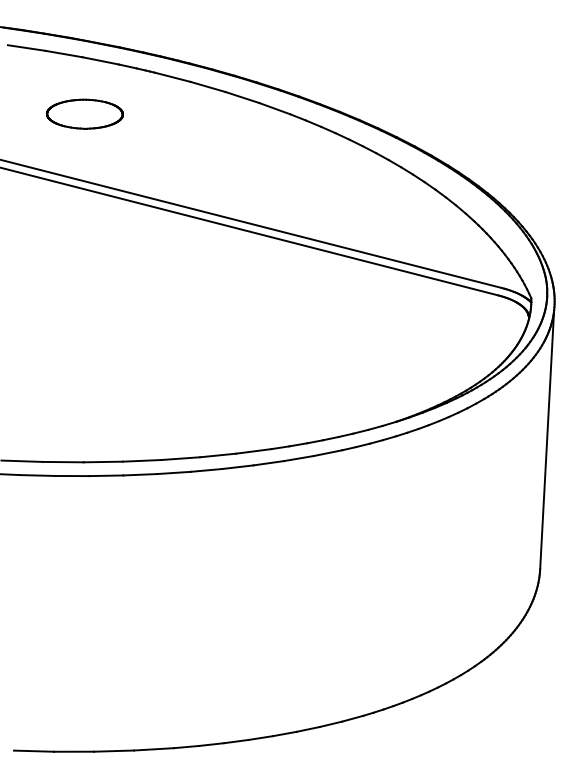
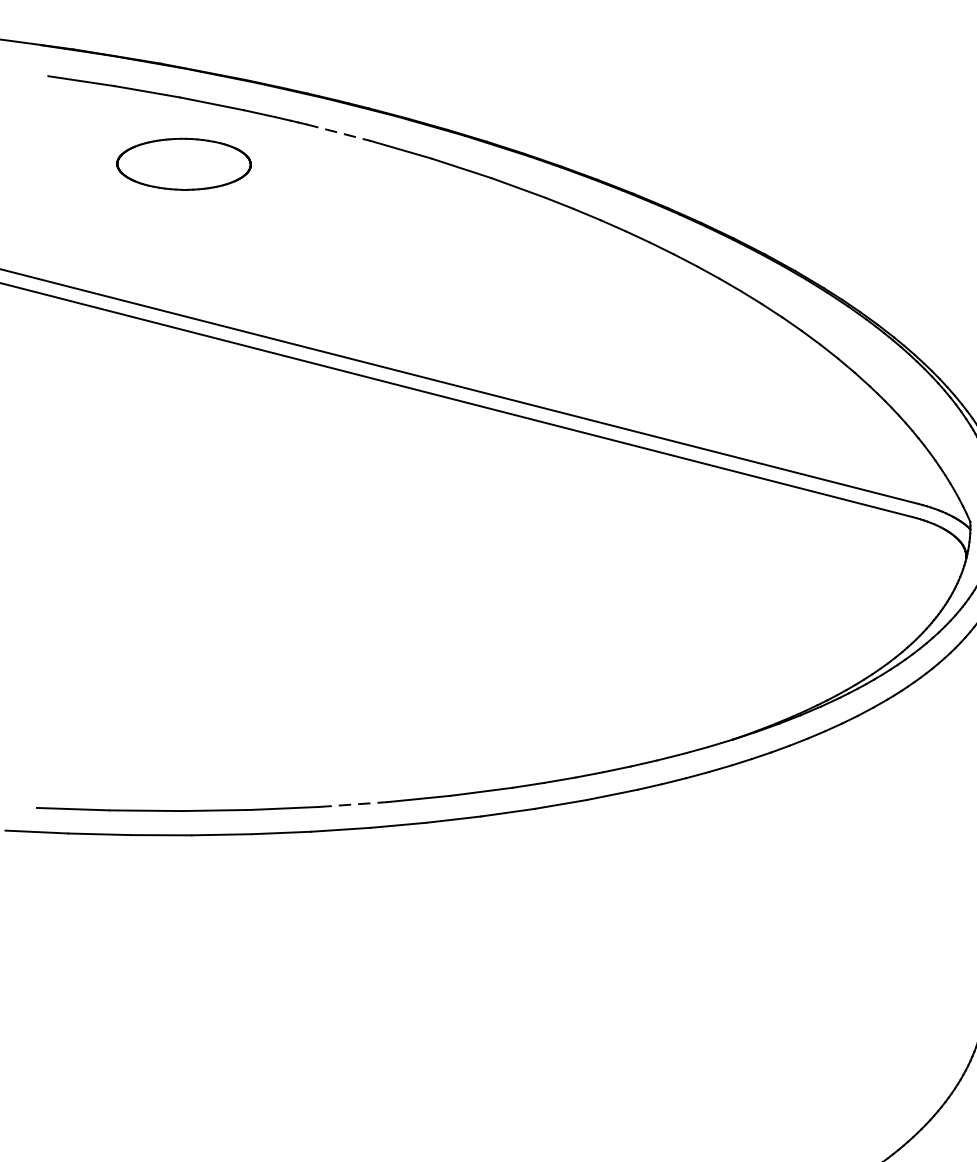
line: (172, 77) -> (338, 133), solid -> dashed
part: (84, 113) -> (183, 163), moved
line: (181, 458) -> (354, 804), solid -> dashed

